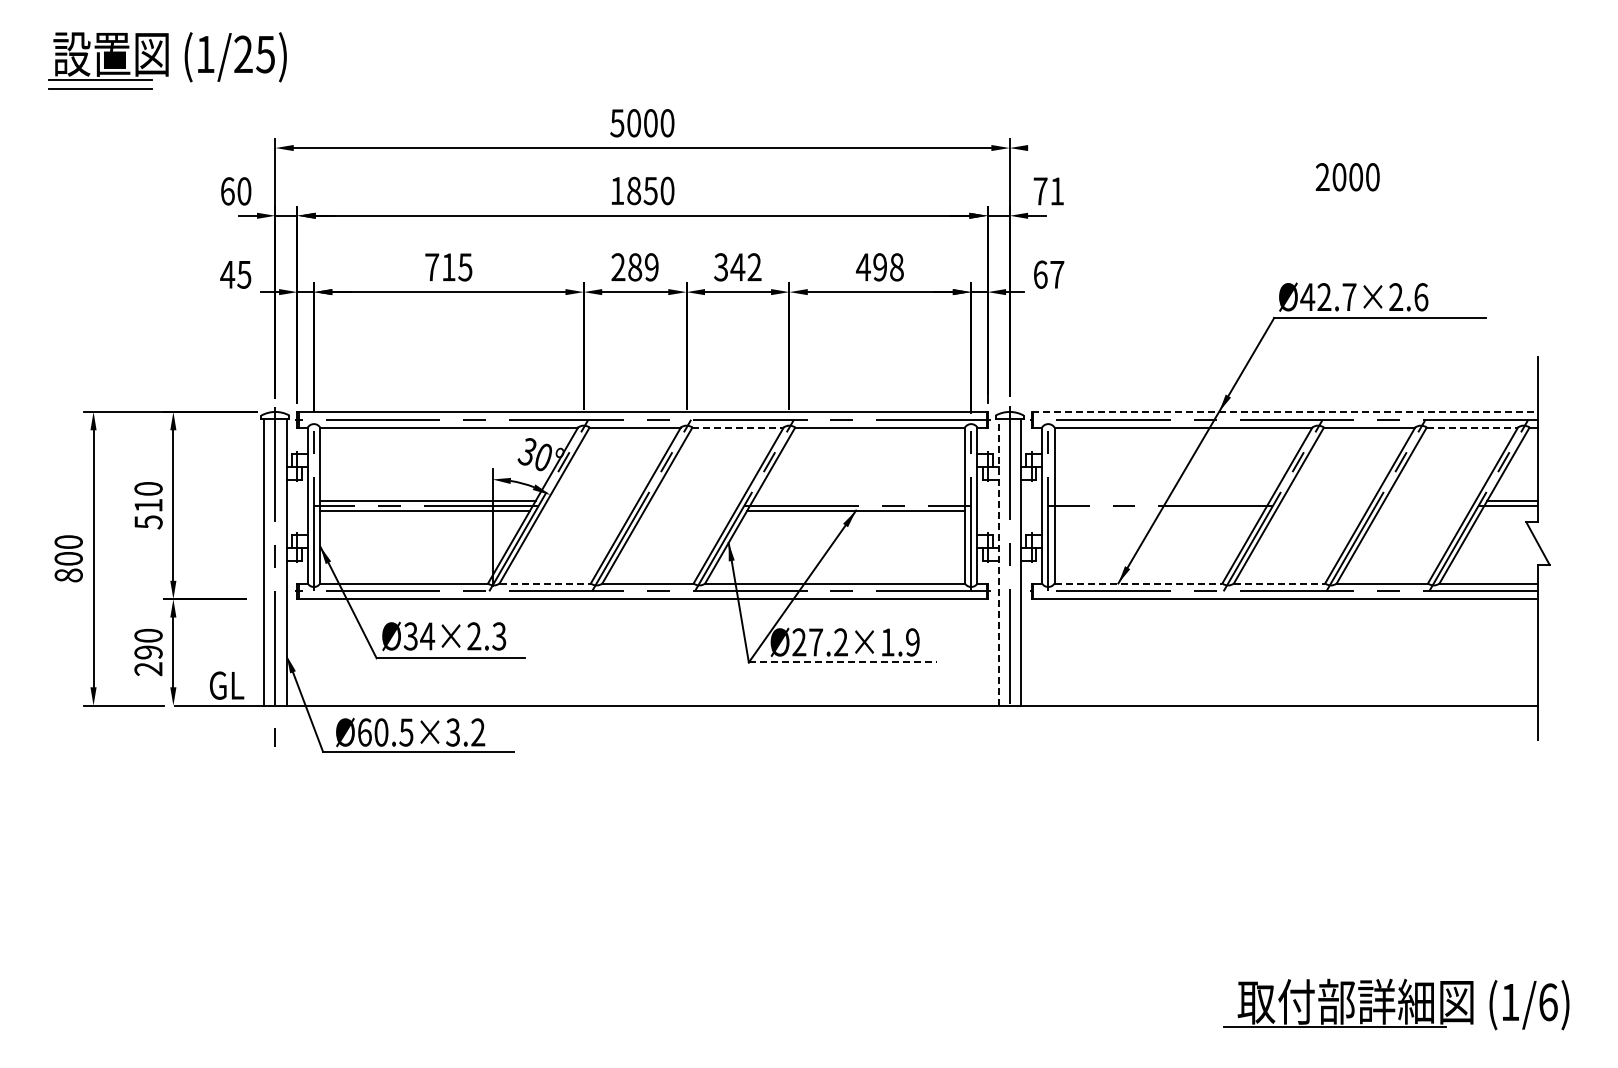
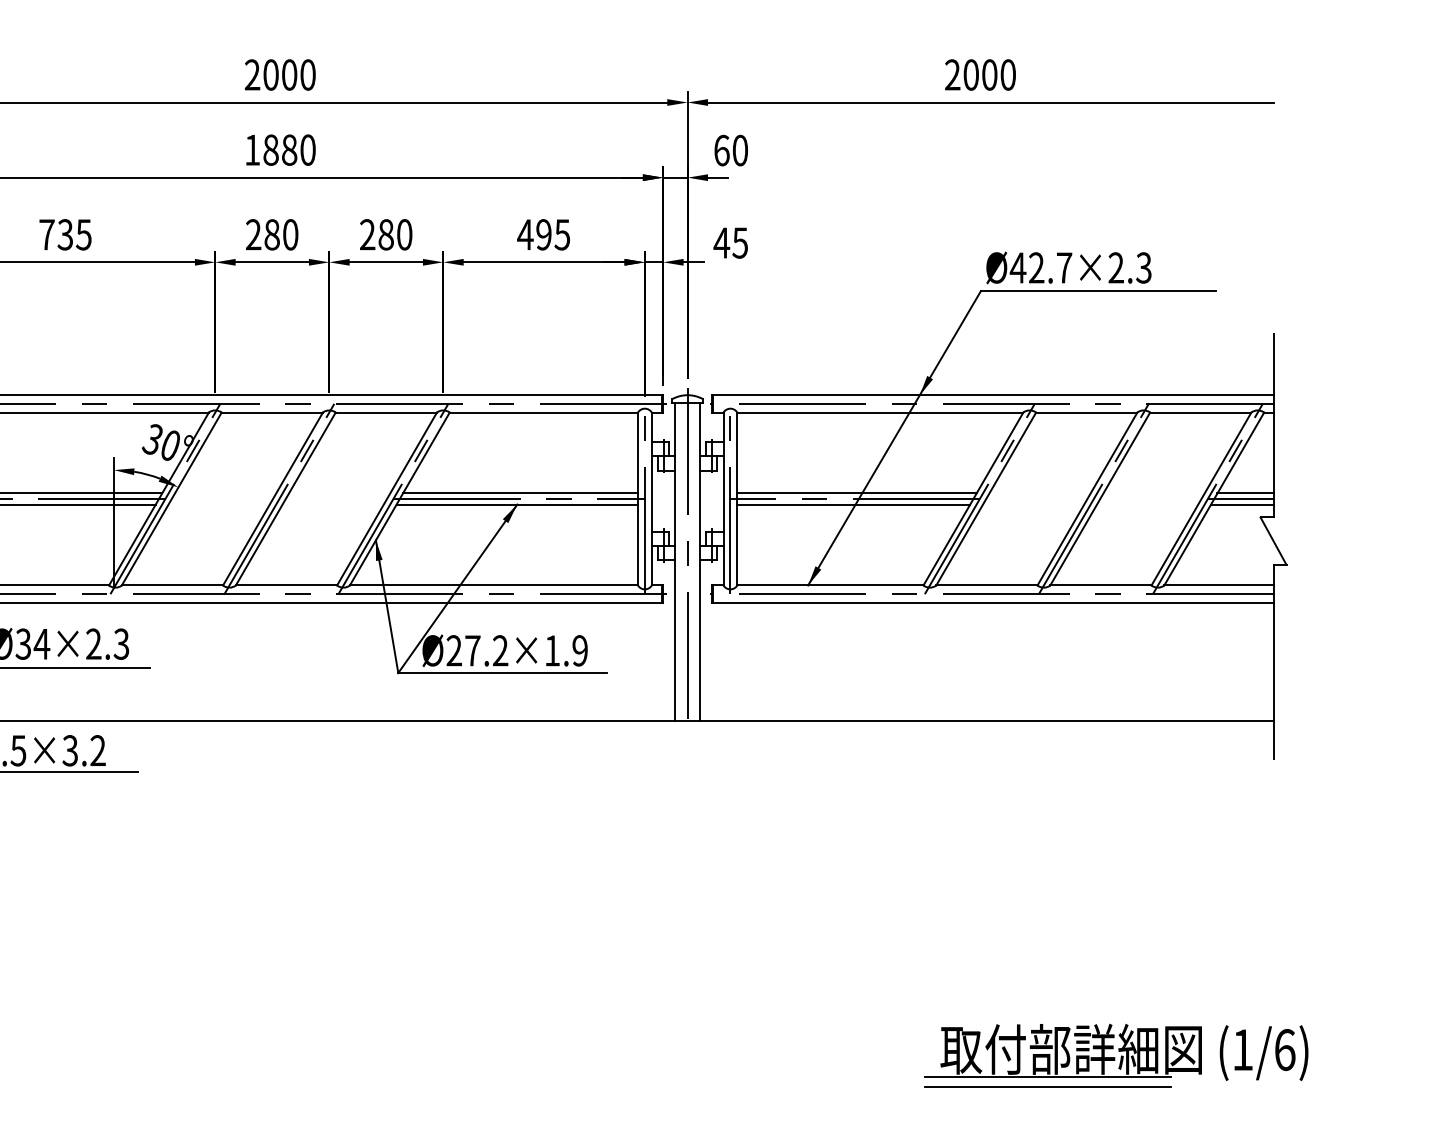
text: (617, 123) -> (252, 75), 5000 -> 2000
line: (1283, 148) -> (991, 103), added
text: (1347, 177) -> (980, 75), moved
text: (650, 190) -> (289, 149), 1850 -> 1880
text: (1048, 191) -> (730, 150), 71 -> 60
text: (448, 267) -> (65, 235), 715 -> 735
text: (651, 267) -> (290, 235), 289 -> 280
text: (737, 267) -> (385, 235), 342 -> 280
text: (896, 267) -> (562, 235), 498 -> 495
text: (1048, 274) -> (730, 242), 67 -> 45
text: (1421, 297) -> (1144, 268), Ø42.7×2.6 -> Ø42.7×2.3
line: (1285, 411) -> (993, 394), dashed -> solid
line: (738, 427) -> (386, 412), dashed -> solid
line: (1472, 427) -> (1200, 412), dashed -> solid
line: (858, 500) -> (519, 493), added
line: (1162, 500) -> (857, 493), added
line: (1159, 510) -> (853, 504), added
line: (1509, 510) -> (1241, 504), added
line: (998, 561) -> (675, 561), dashed -> solid
line: (545, 583) -> (172, 585), dashed -> solid
line: (1138, 583) -> (830, 585), dashed -> solid
line: (1279, 583) -> (986, 585), dashed -> solid
line: (842, 662) -> (502, 673), dashed -> solid
line: (1334, 1036) -> (1047, 1087), added

